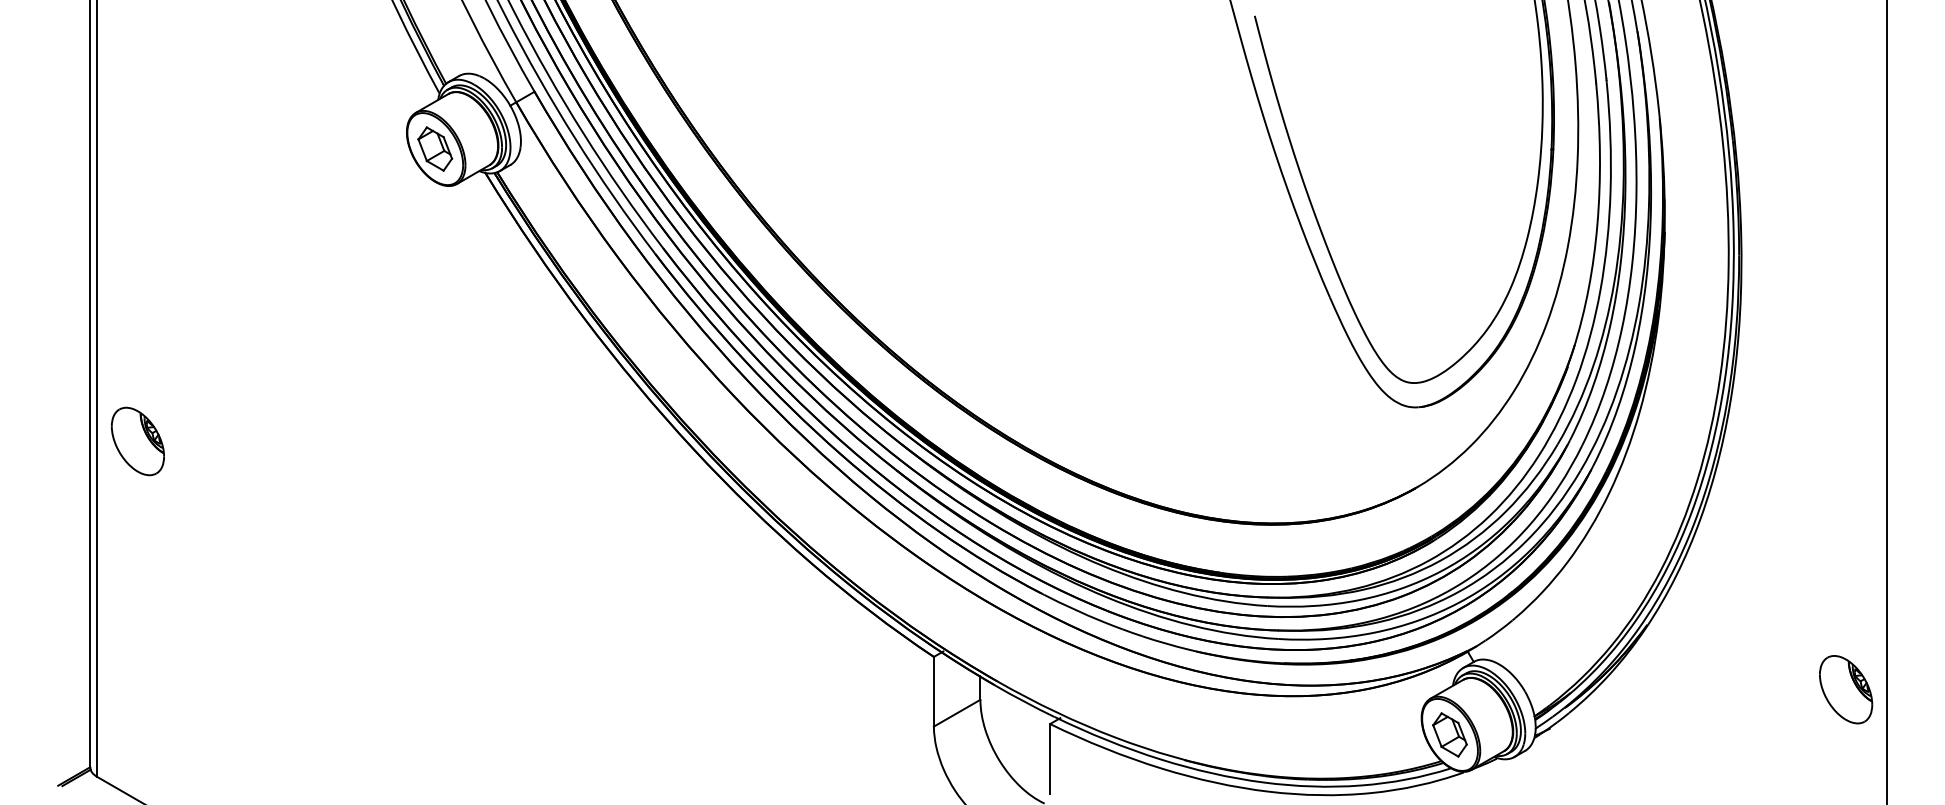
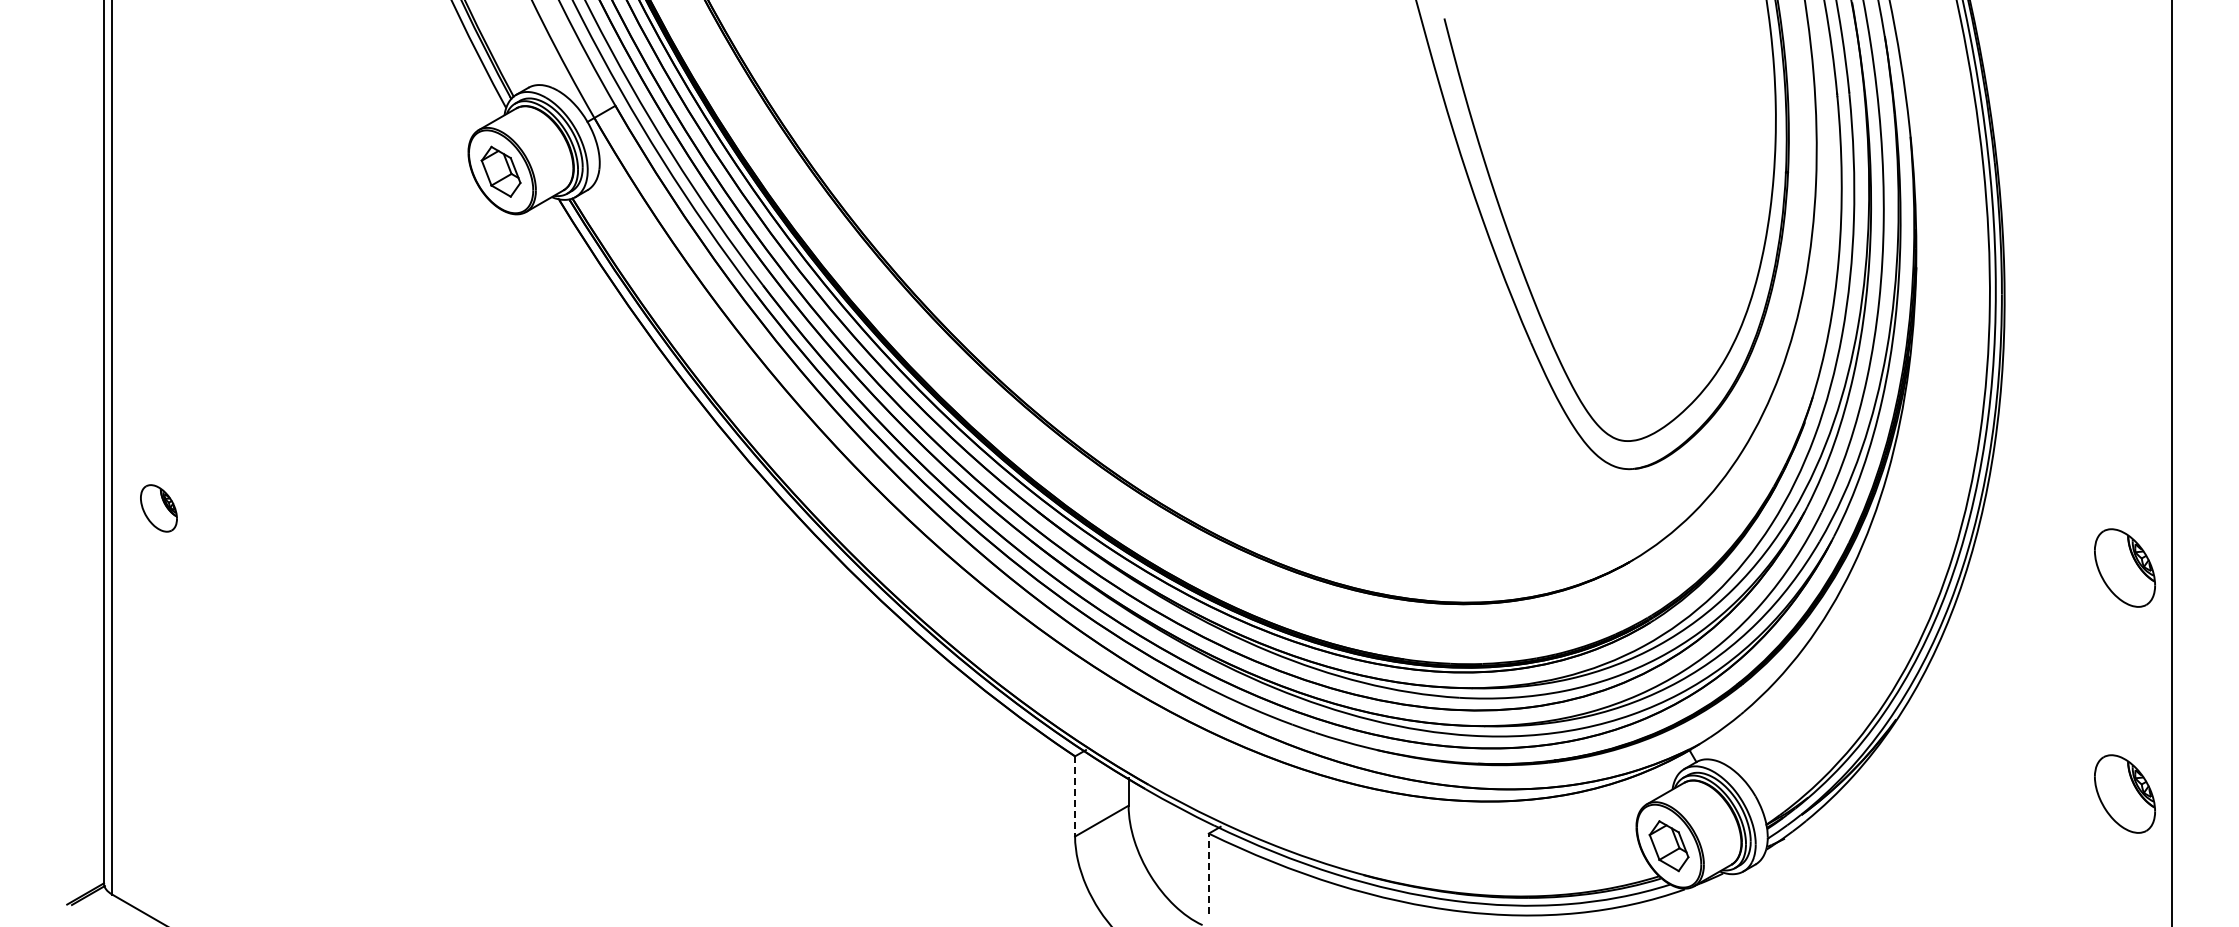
part: (137, 441) -> (158, 508), size x0.6
part: (1845, 492) -> (2124, 567), added
line: (934, 691) -> (1075, 796), solid -> dashed
line: (1049, 758) -> (1208, 873), solid -> dashed

